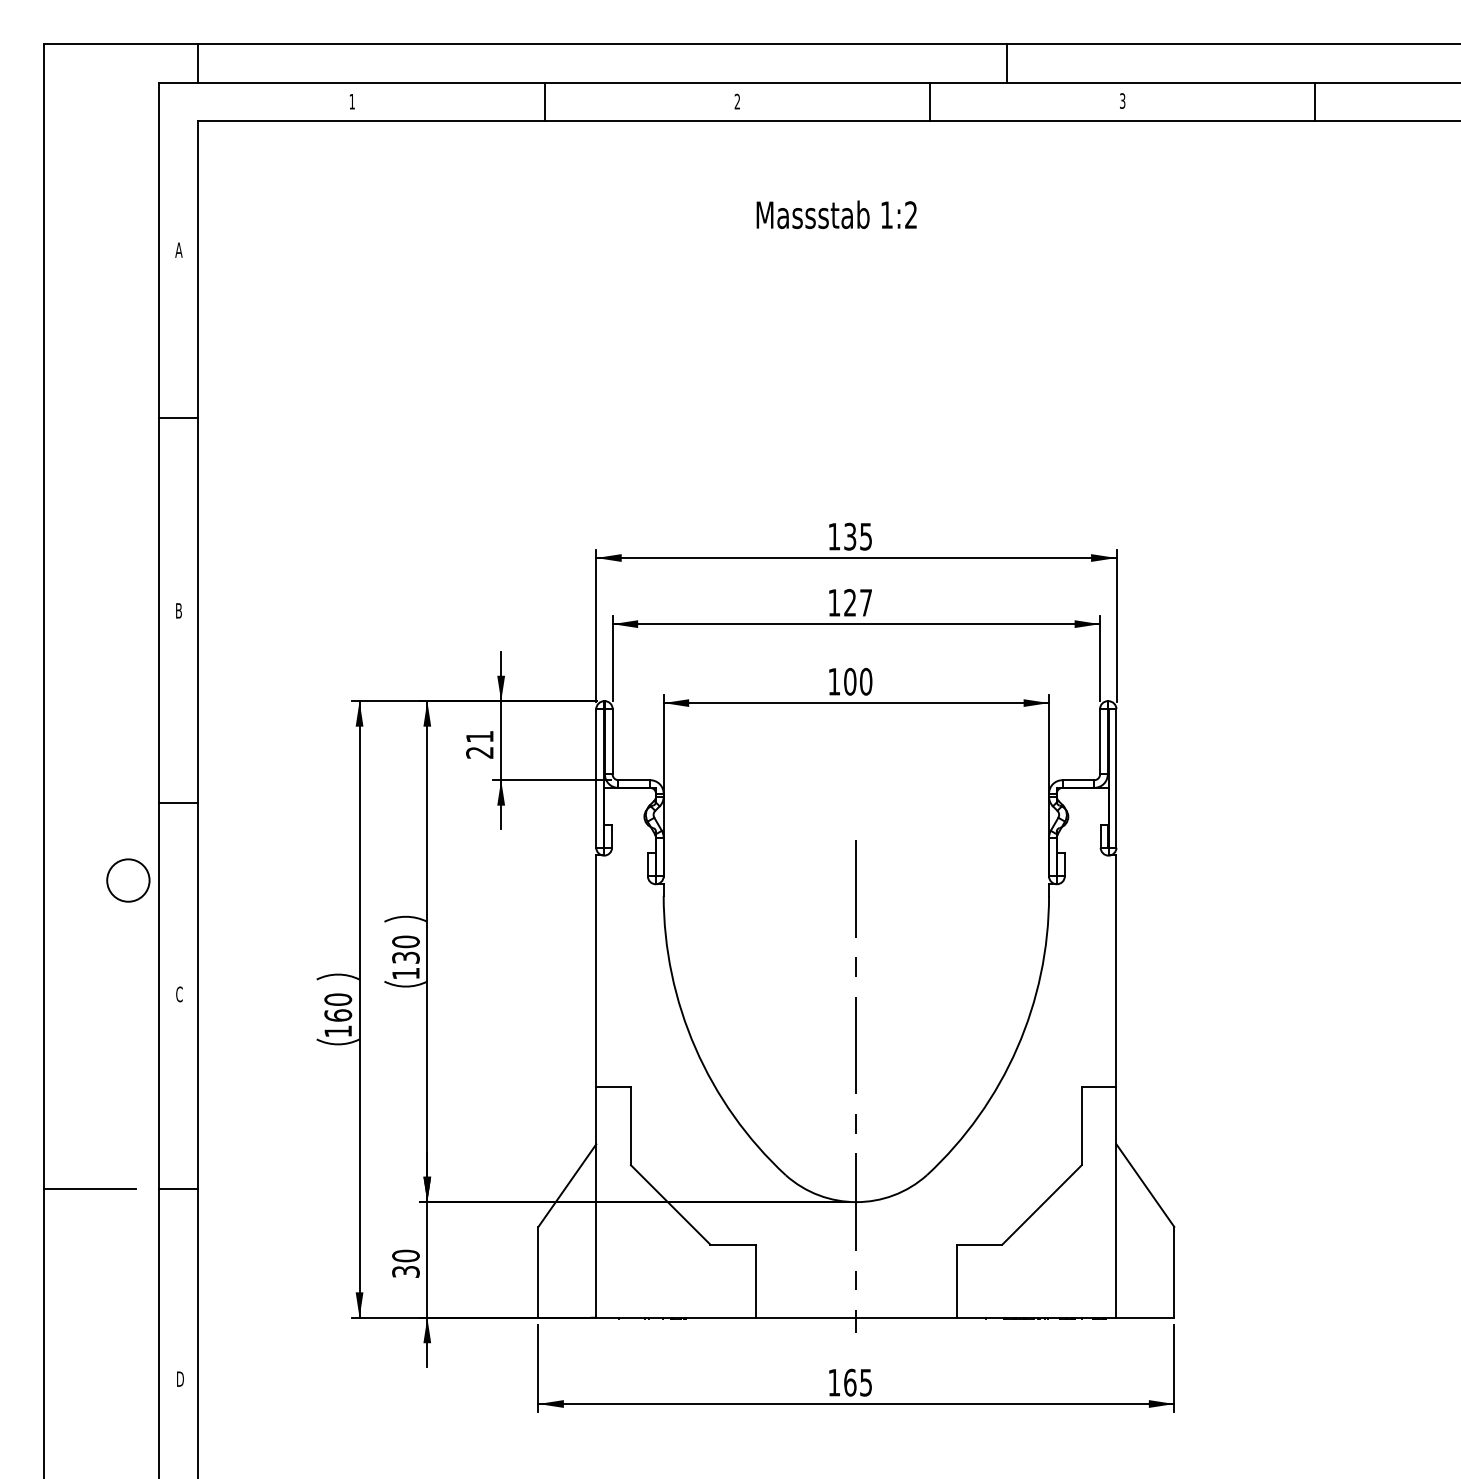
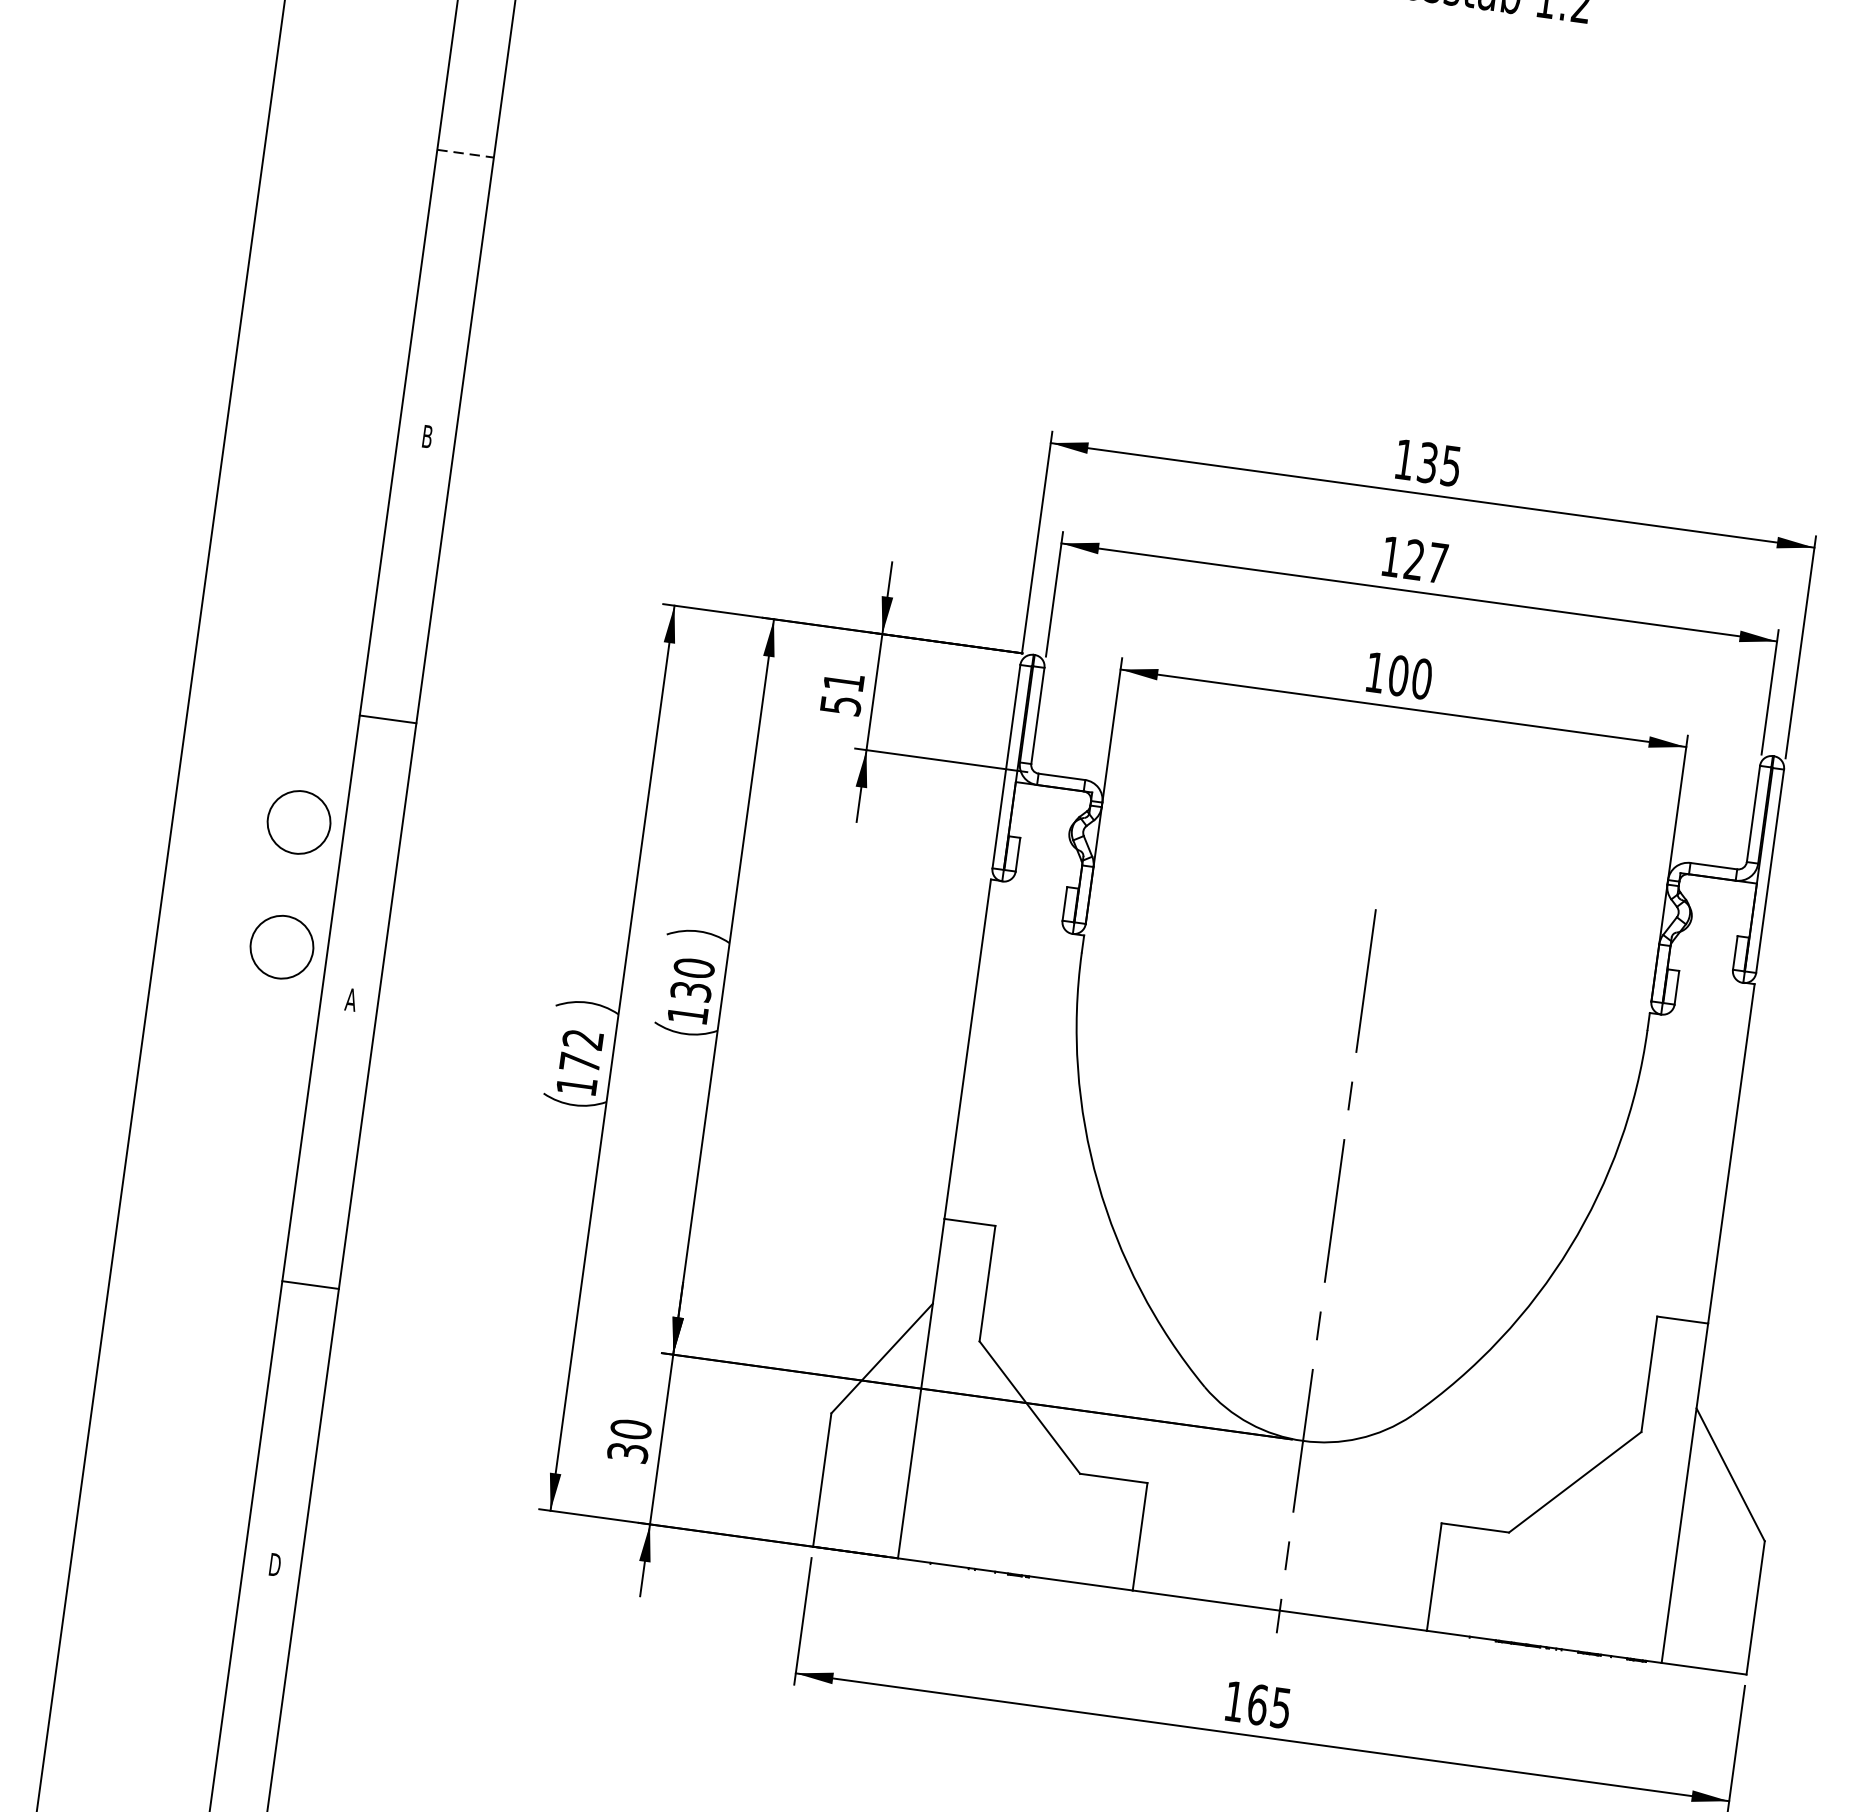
line: (178, 418) -> (465, 154), solid -> dashed
text: (479, 752) -> (840, 705), 21 -> 51
circle: (128, 965) -> (282, 947), added
text: (179, 994) -> (351, 999), C -> A
text: (338, 1007) -> (581, 1051), 160 -> 172
line: (89, 1188) -> (180, 1266), removed

